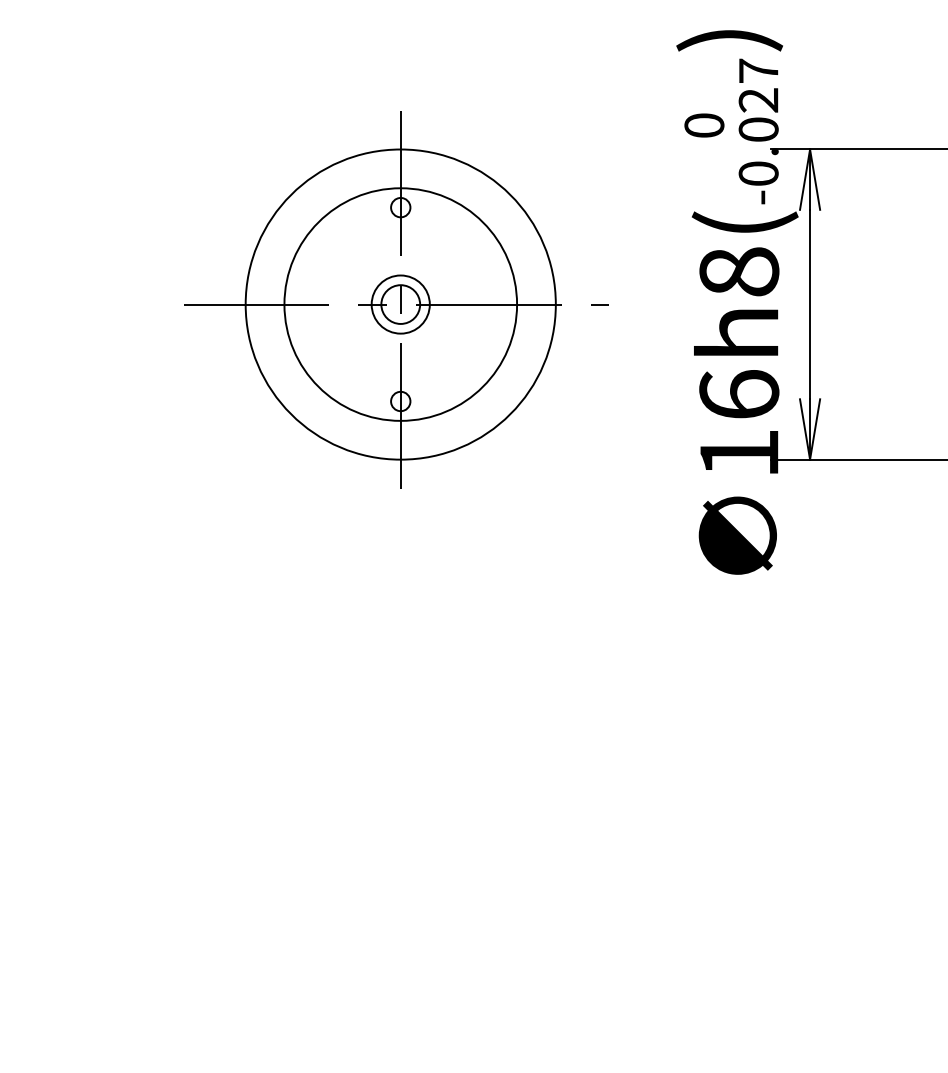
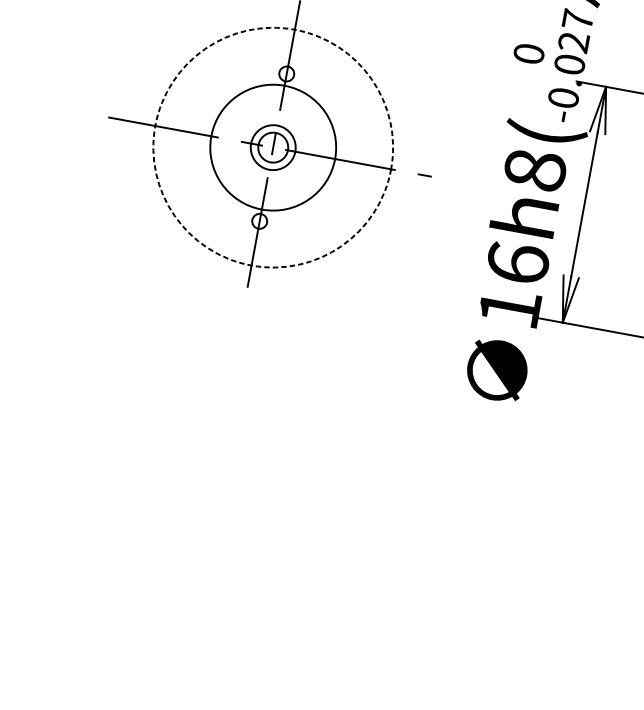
circle: (400, 304) -> (273, 147), size x0.7
circle: (400, 304) -> (273, 147), solid -> dashed

